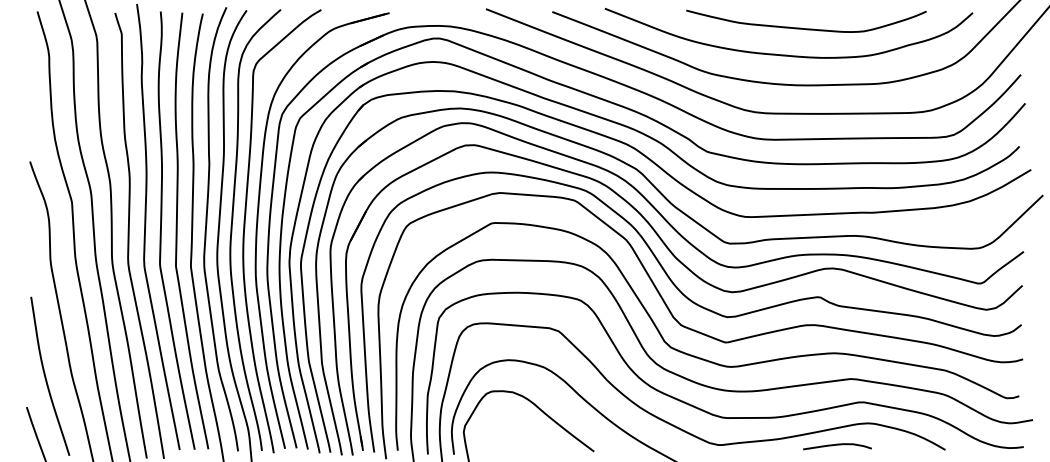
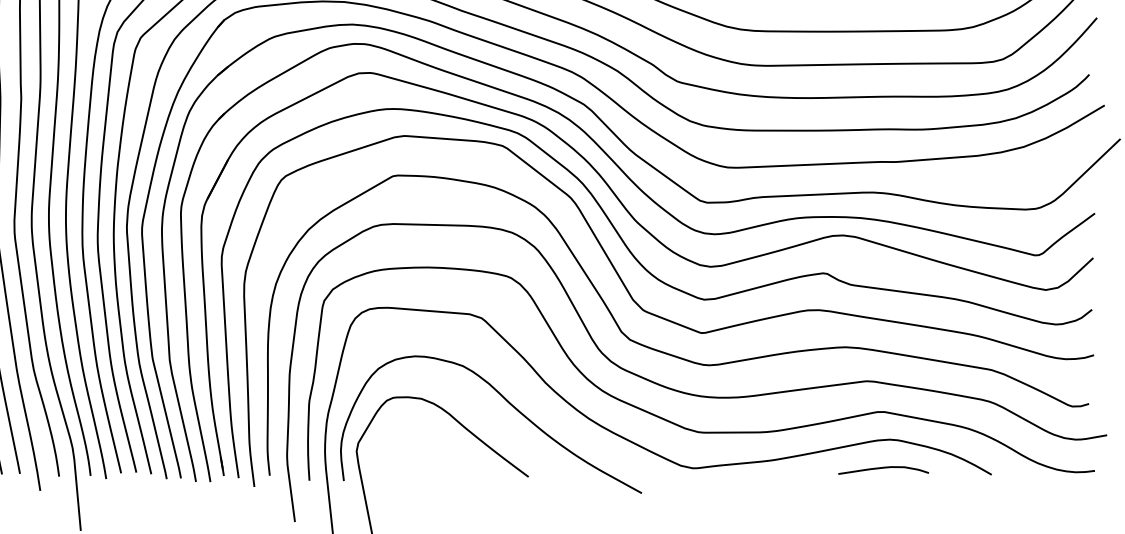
curve: (837, 445) -> (883, 468), moved

